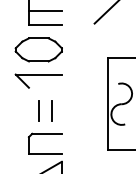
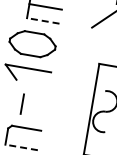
line: (44, 25) -> (42, 21), solid -> dashed
line: (51, 110) -> (34, 106), removed
line: (44, 153) -> (20, 147), solid -> dashed

